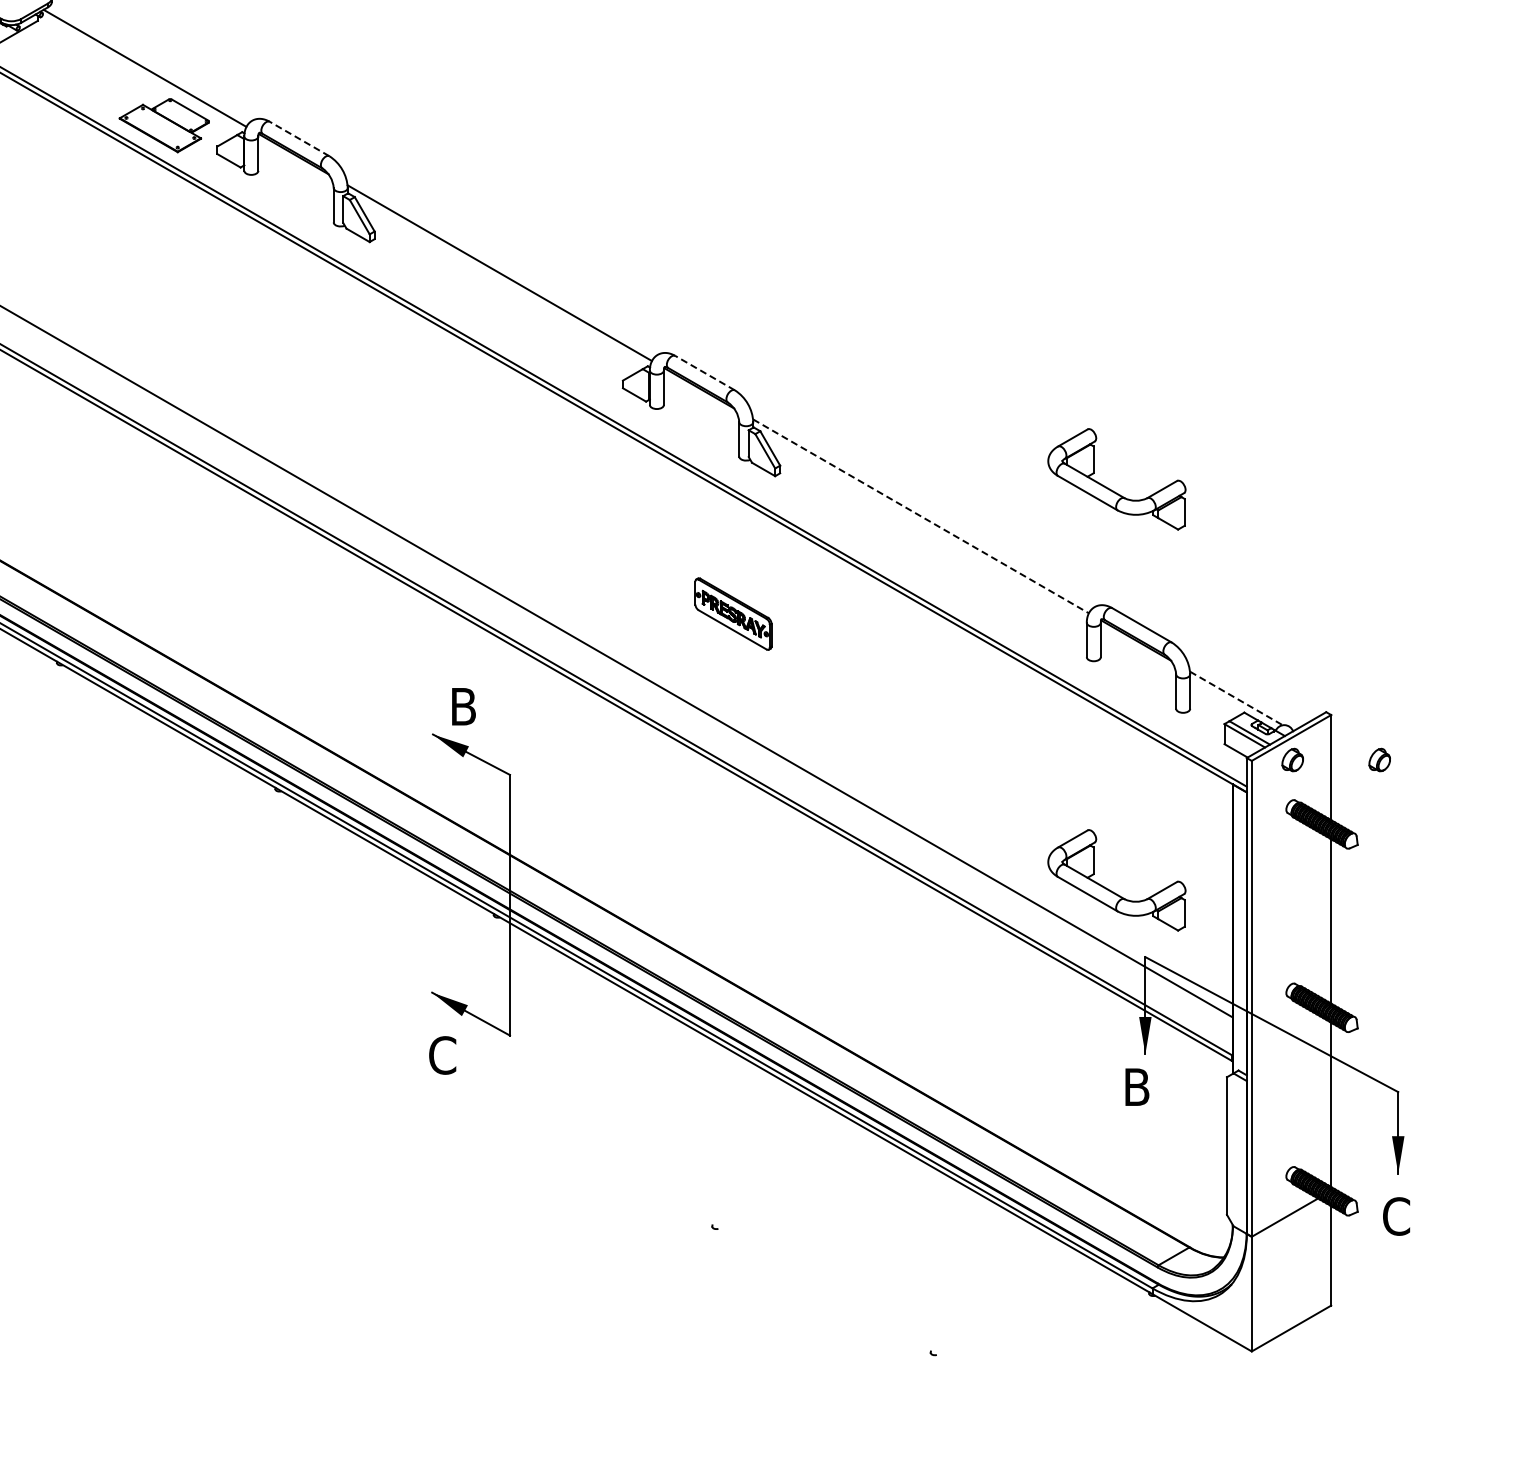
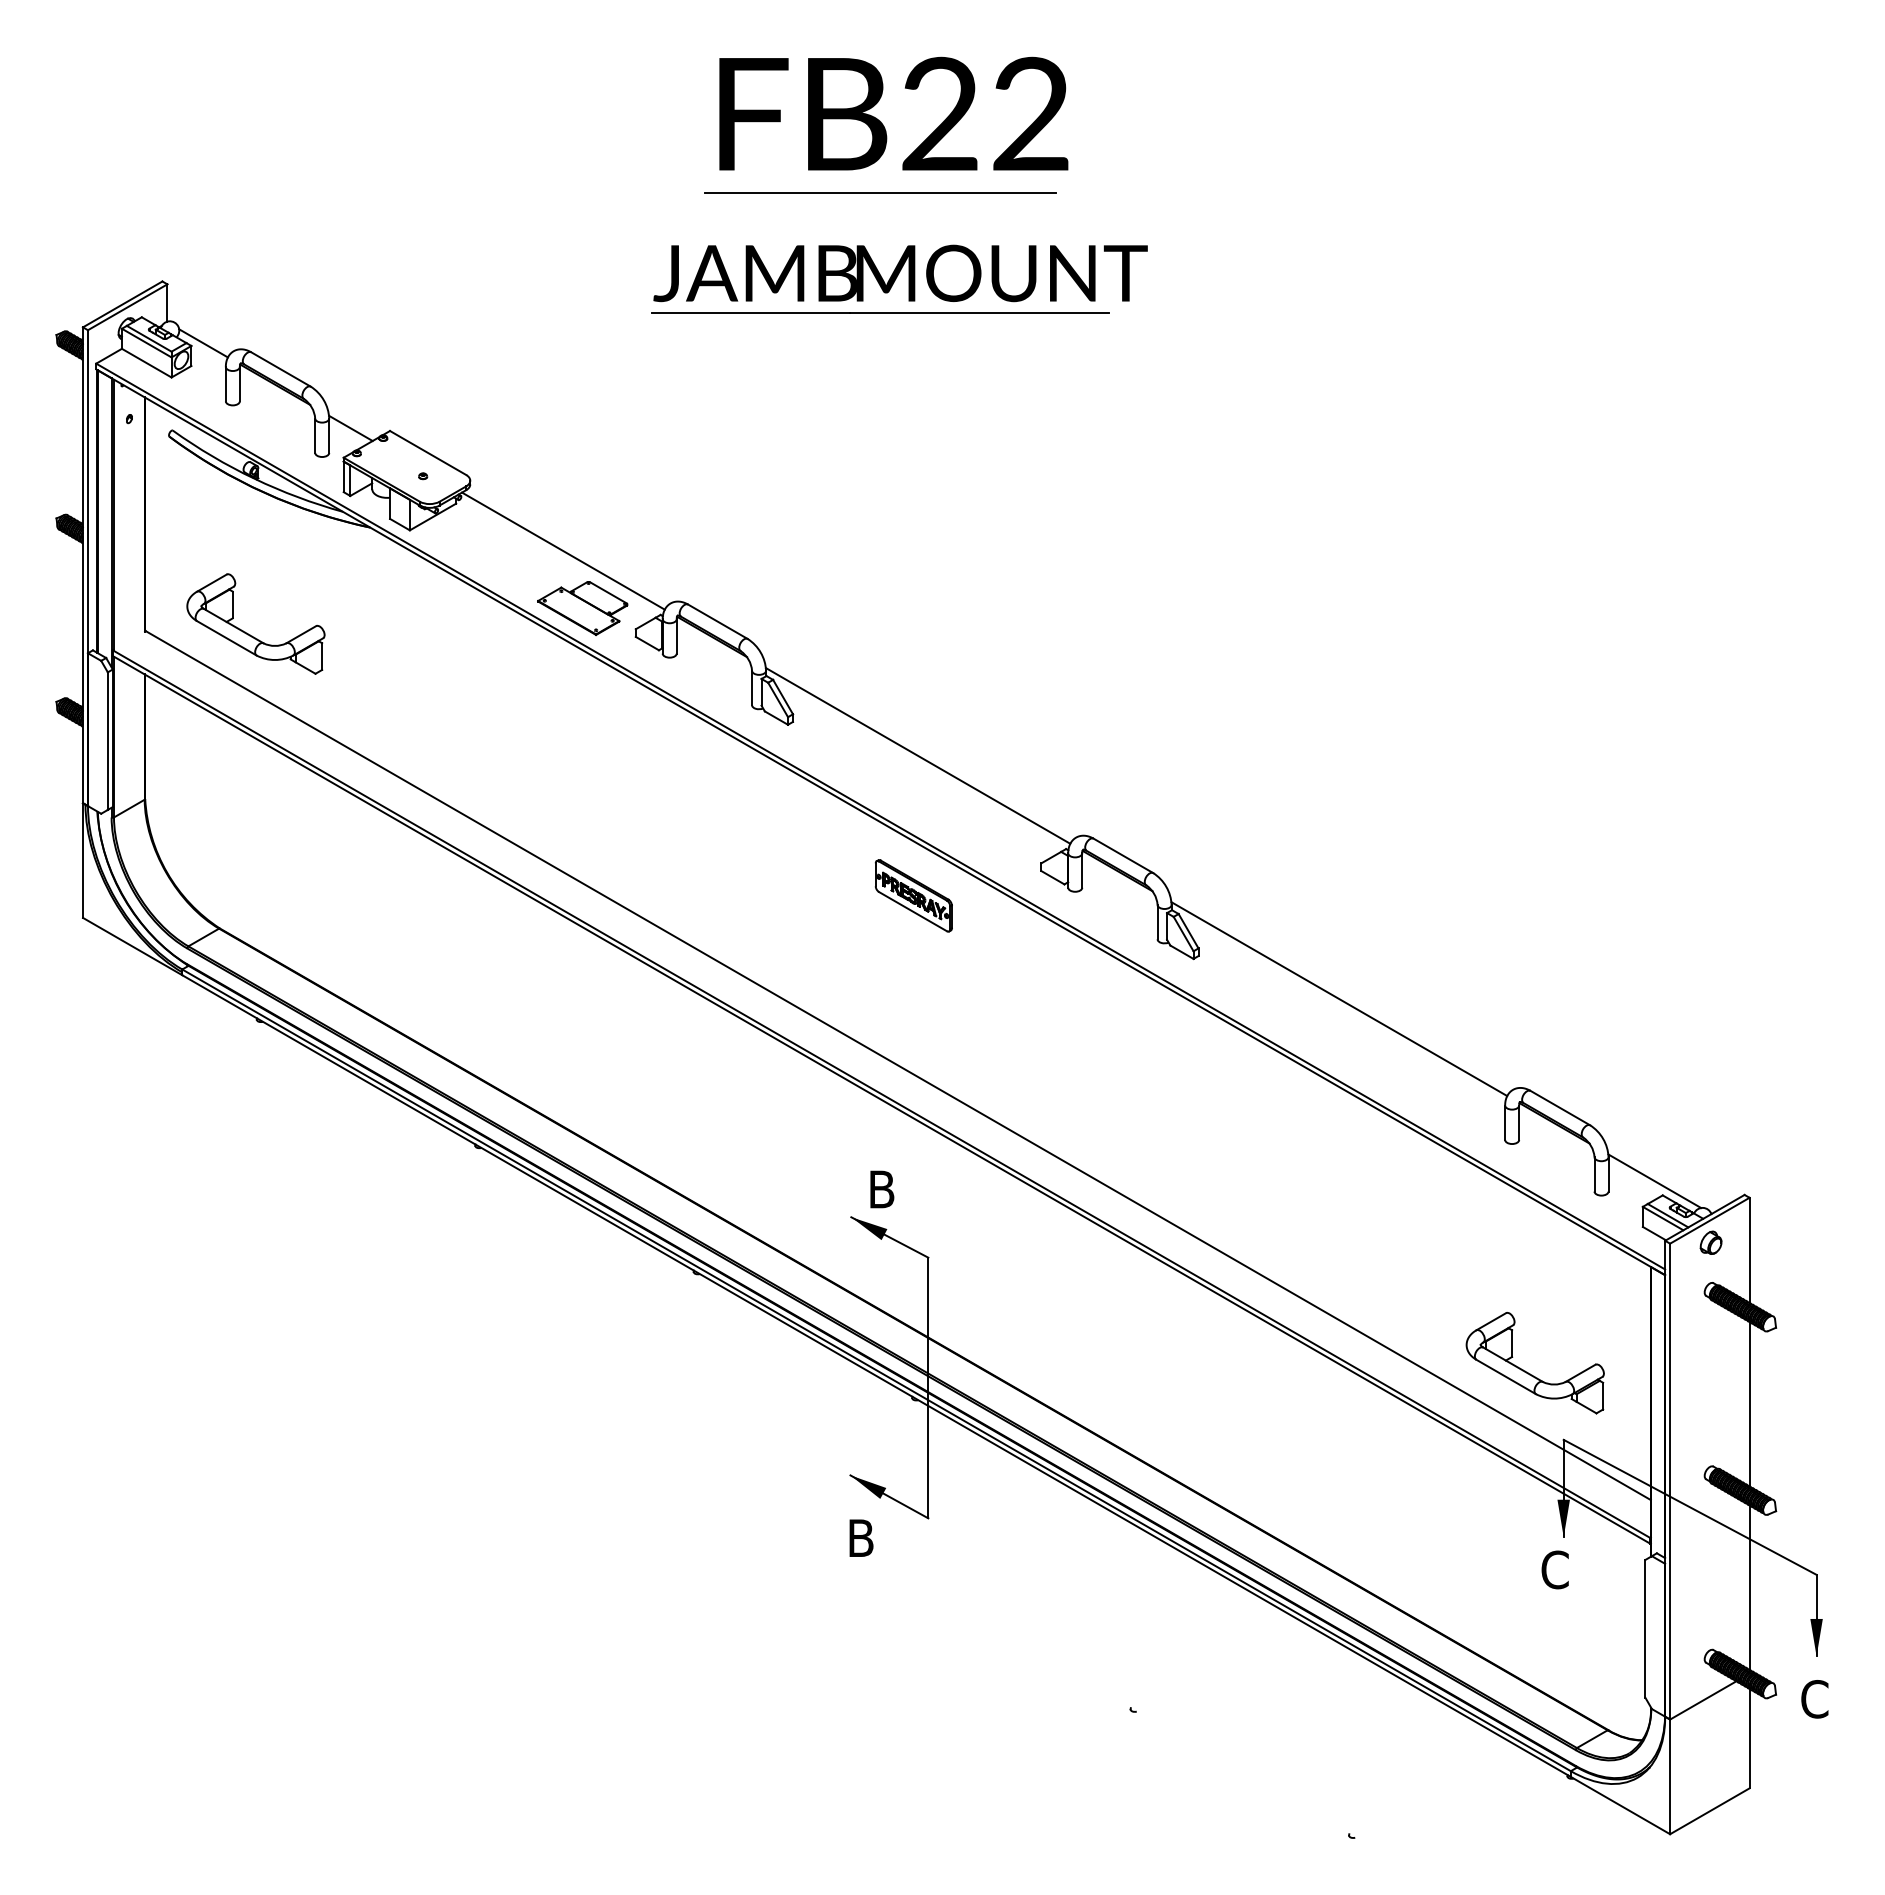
line: (299, 138) -> (717, 621), dashed -> solid
line: (704, 372) -> (1122, 855), dashed -> solid
part: (1112, 489) -> (1530, 972), removed
line: (921, 516) -> (1339, 999), dashed -> solid
part: (733, 613) -> (913, 895), moved
line: (1236, 698) -> (1654, 1181), dashed -> solid
part: (1379, 759) -> (1797, 1242), removed
text: (442, 1054) -> (860, 1537), C -> B
text: (1136, 1086) -> (1554, 1569), B -> C

